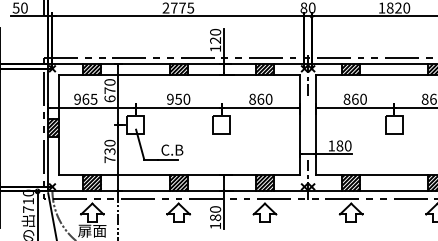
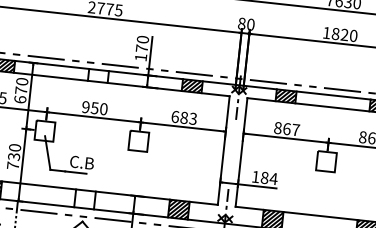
text: (215, 40) -> (141, 48), 120 -> 170
hatch: (178, 69) -> (98, 75), removed
text: (260, 98) -> (184, 116), 860 -> 683
text: (363, 98) -> (295, 129), 860 -> 867
text: (347, 145) -> (273, 178), 180 -> 184
hatch: (178, 183) -> (84, 199), removed

